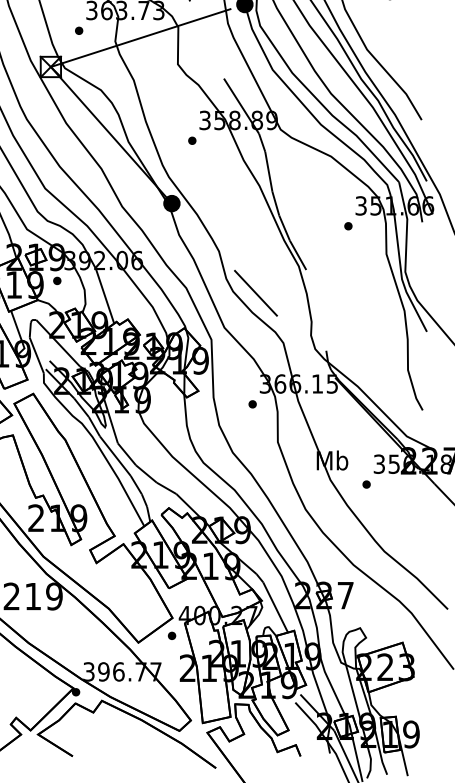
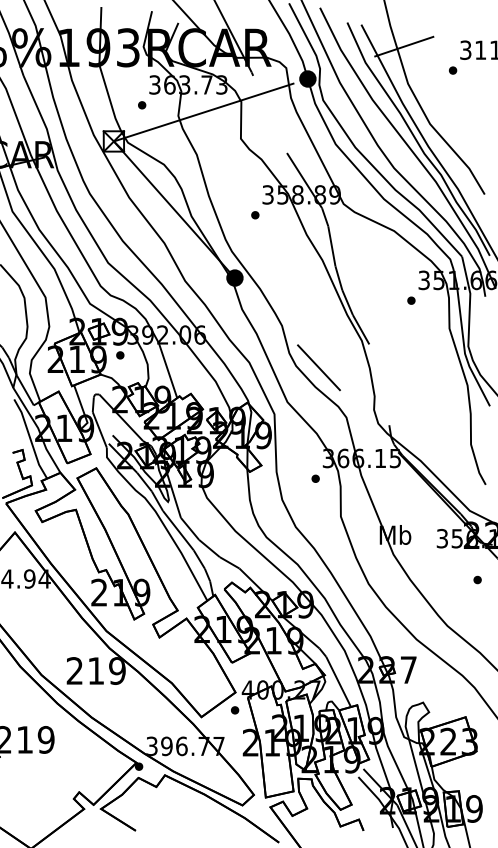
part: (366, 484) -> (477, 579), moved

